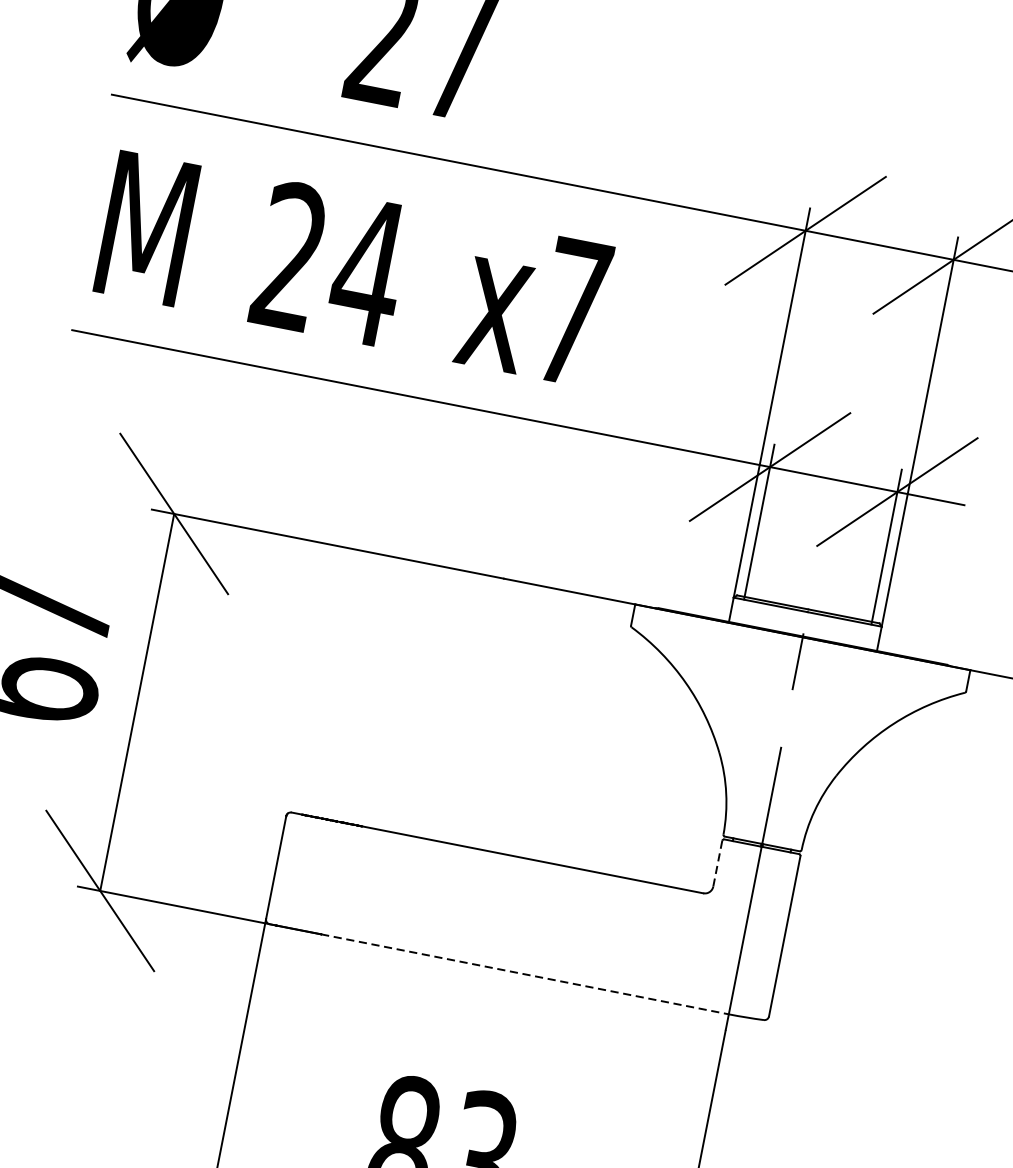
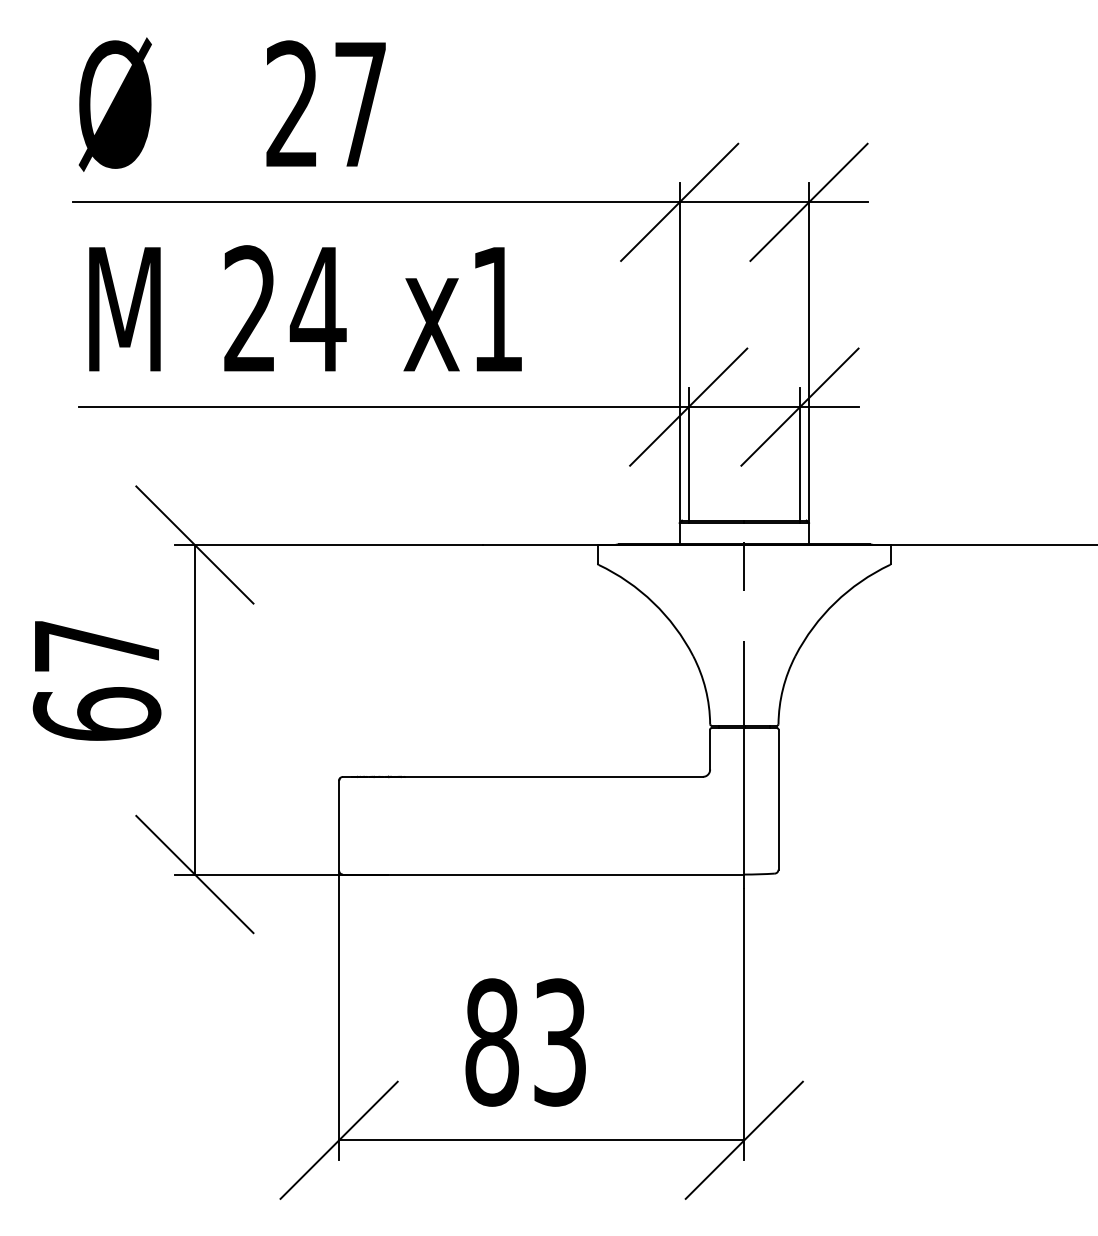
text: (573, 312) -> (497, 309), x7 -> x1
line: (717, 864) -> (710, 750), dashed -> solid
line: (525, 974) -> (566, 874), dashed -> solid

